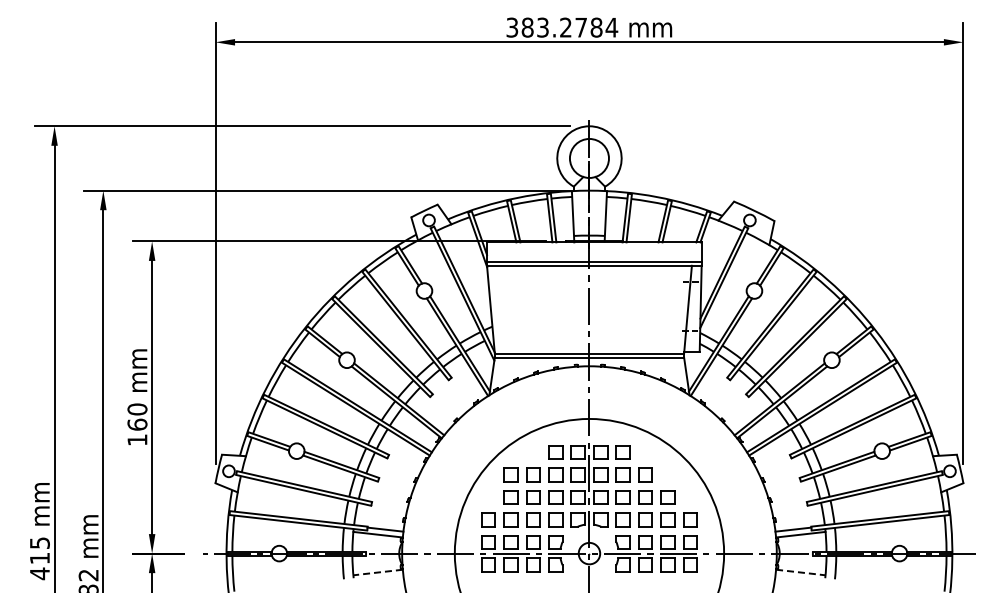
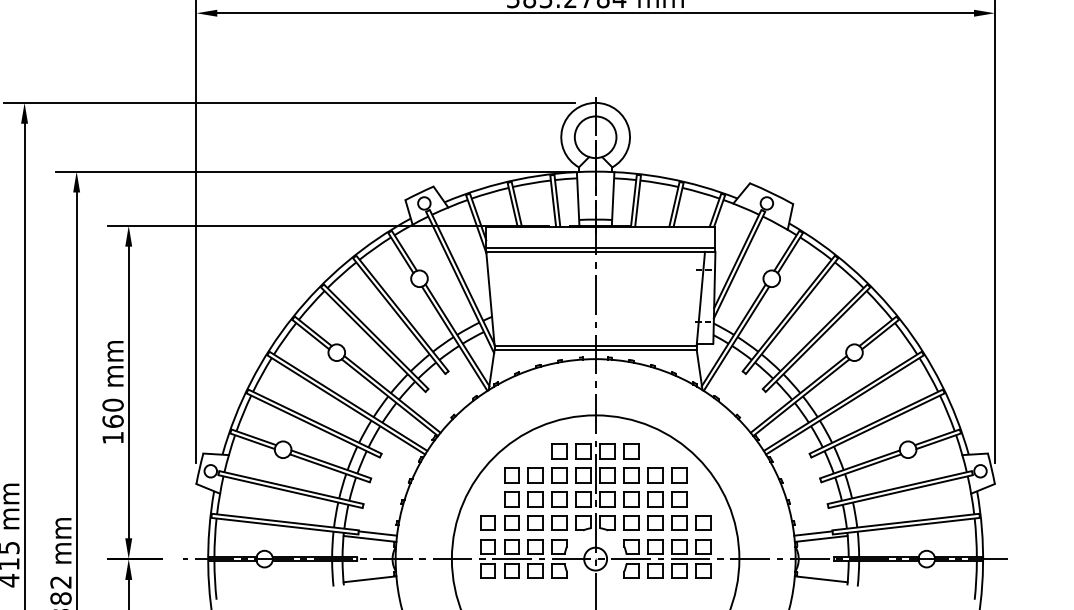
part: (667, 474) -> (678, 474), added
line: (378, 572) -> (370, 579), dashed -> solid
line: (800, 572) -> (820, 579), dashed -> solid

